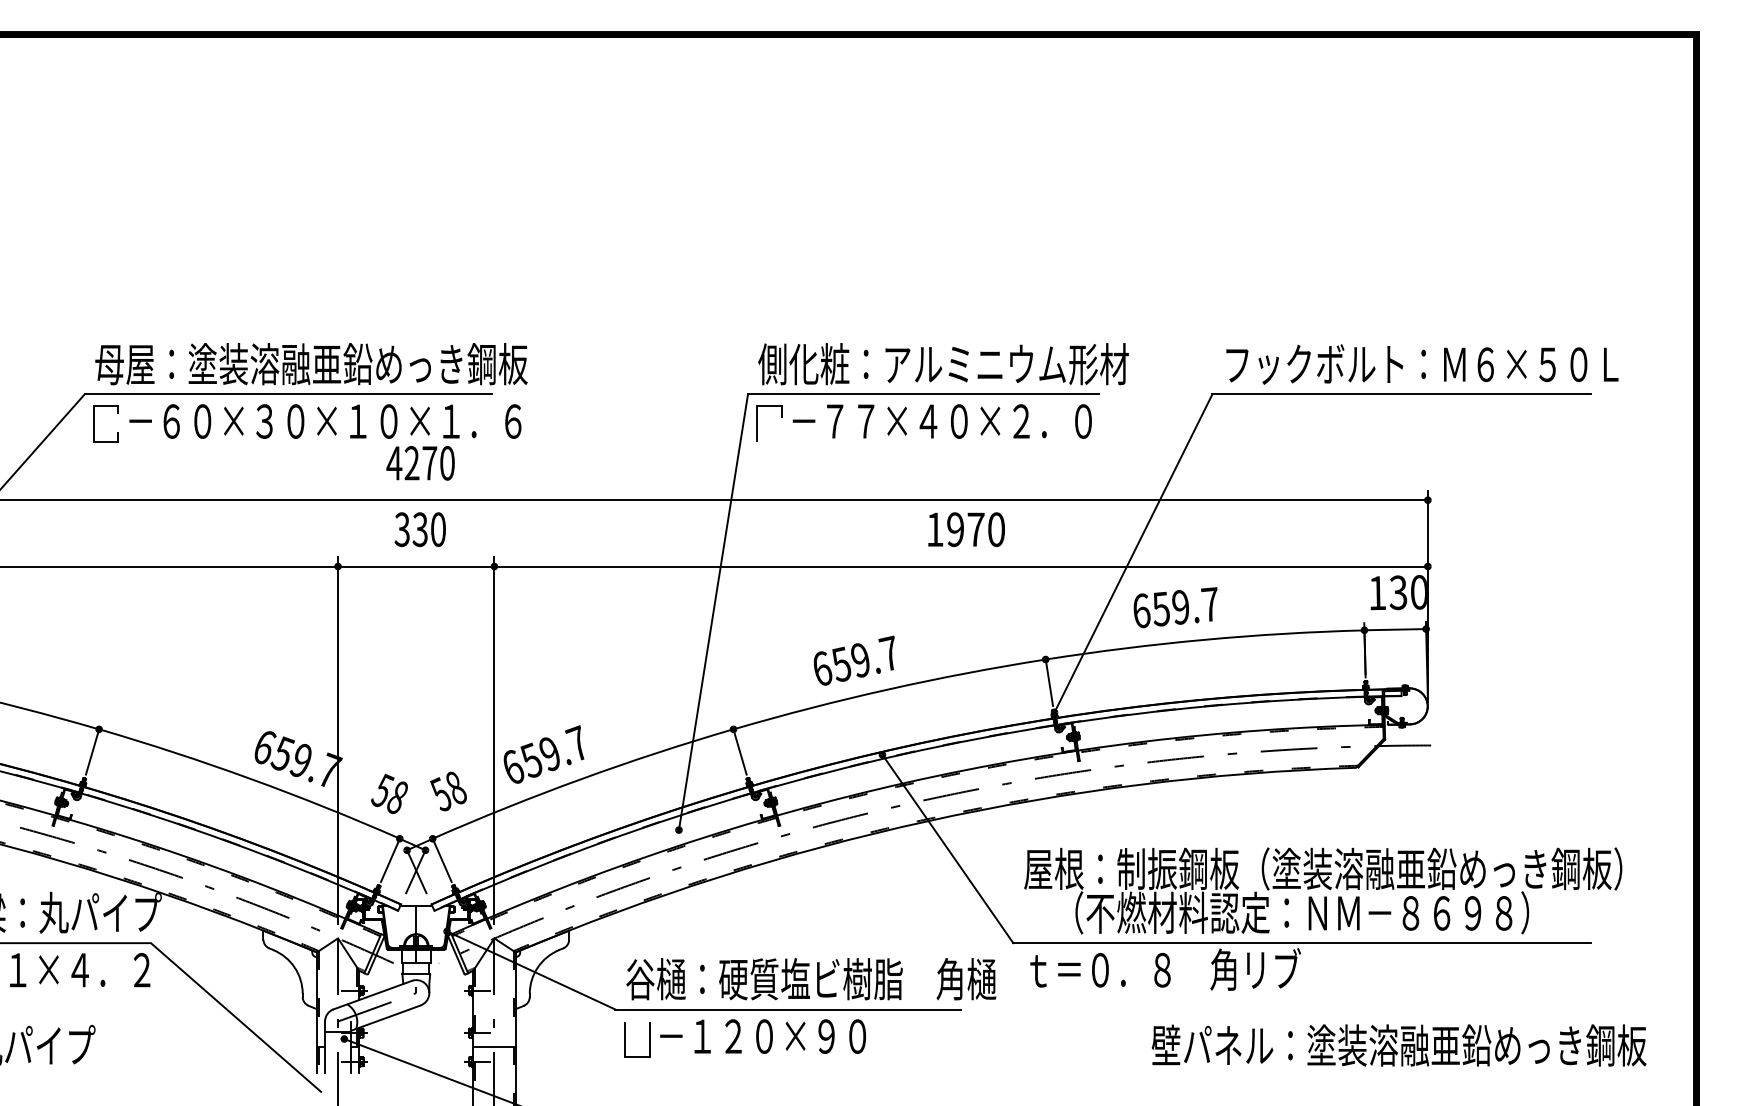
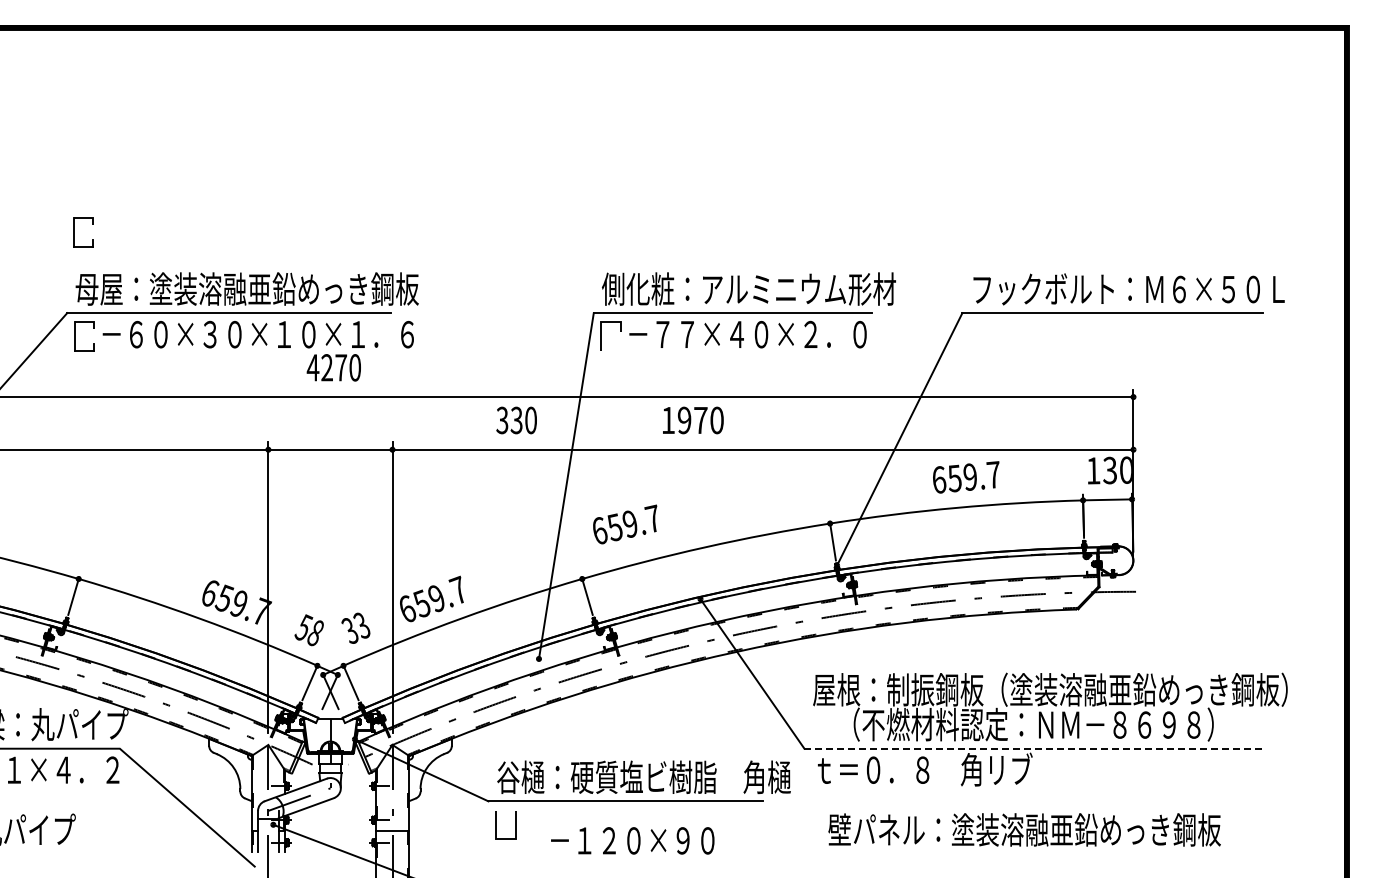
part: (93, 292) -> (74, 232), added
text: (420, 529) -> (516, 420), moved
text: (966, 529) -> (693, 420), moved
text: (1175, 607) -> (966, 477), moved
text: (854, 660) -> (625, 524), moved
text: (447, 789) -> (355, 626), 58 -> 33
line: (1303, 942) -> (1034, 748), solid -> dashed
text: (762, 1036) -> (632, 840), moved
text: (1398, 1044) -> (1024, 829), moved

